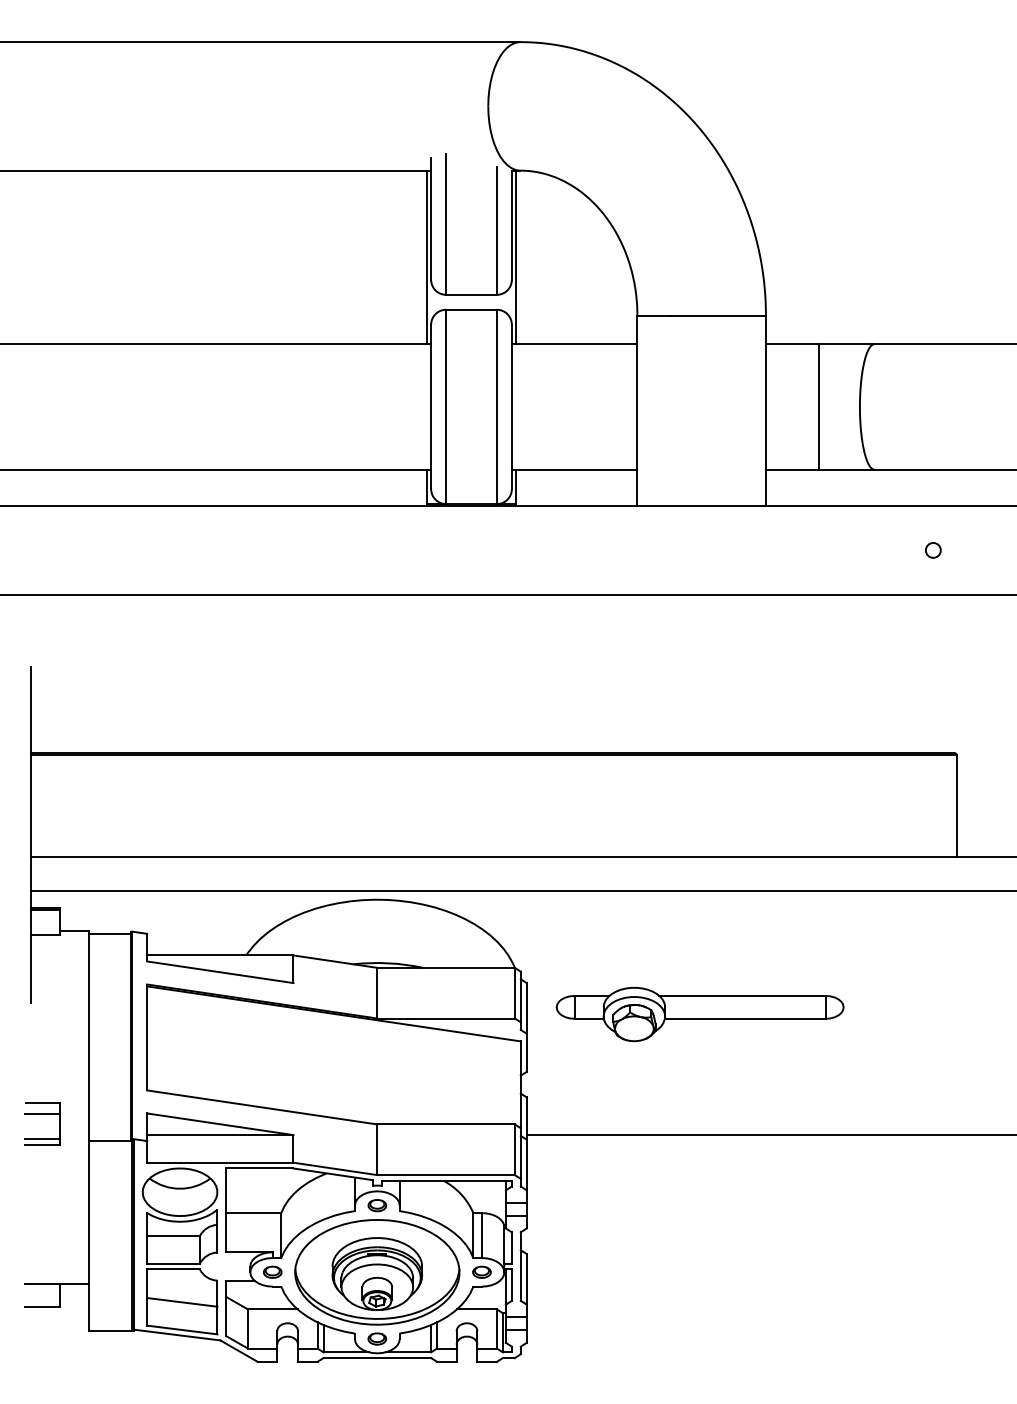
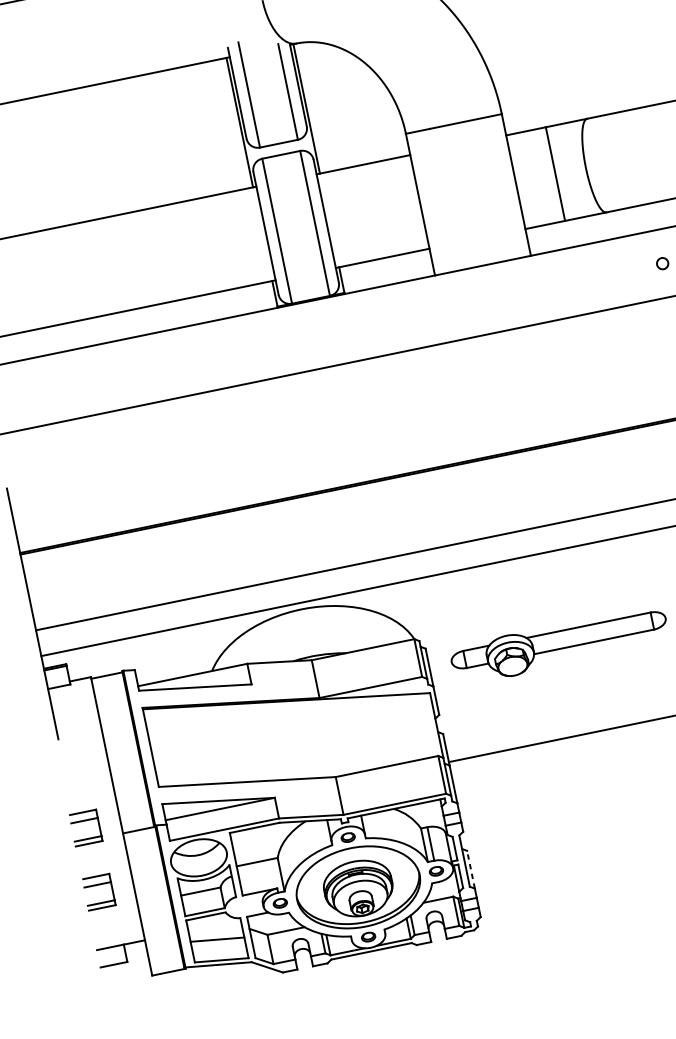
part: (42, 1200) -> (97, 885), added
line: (526, 1278) -> (470, 869), solid -> dashed

